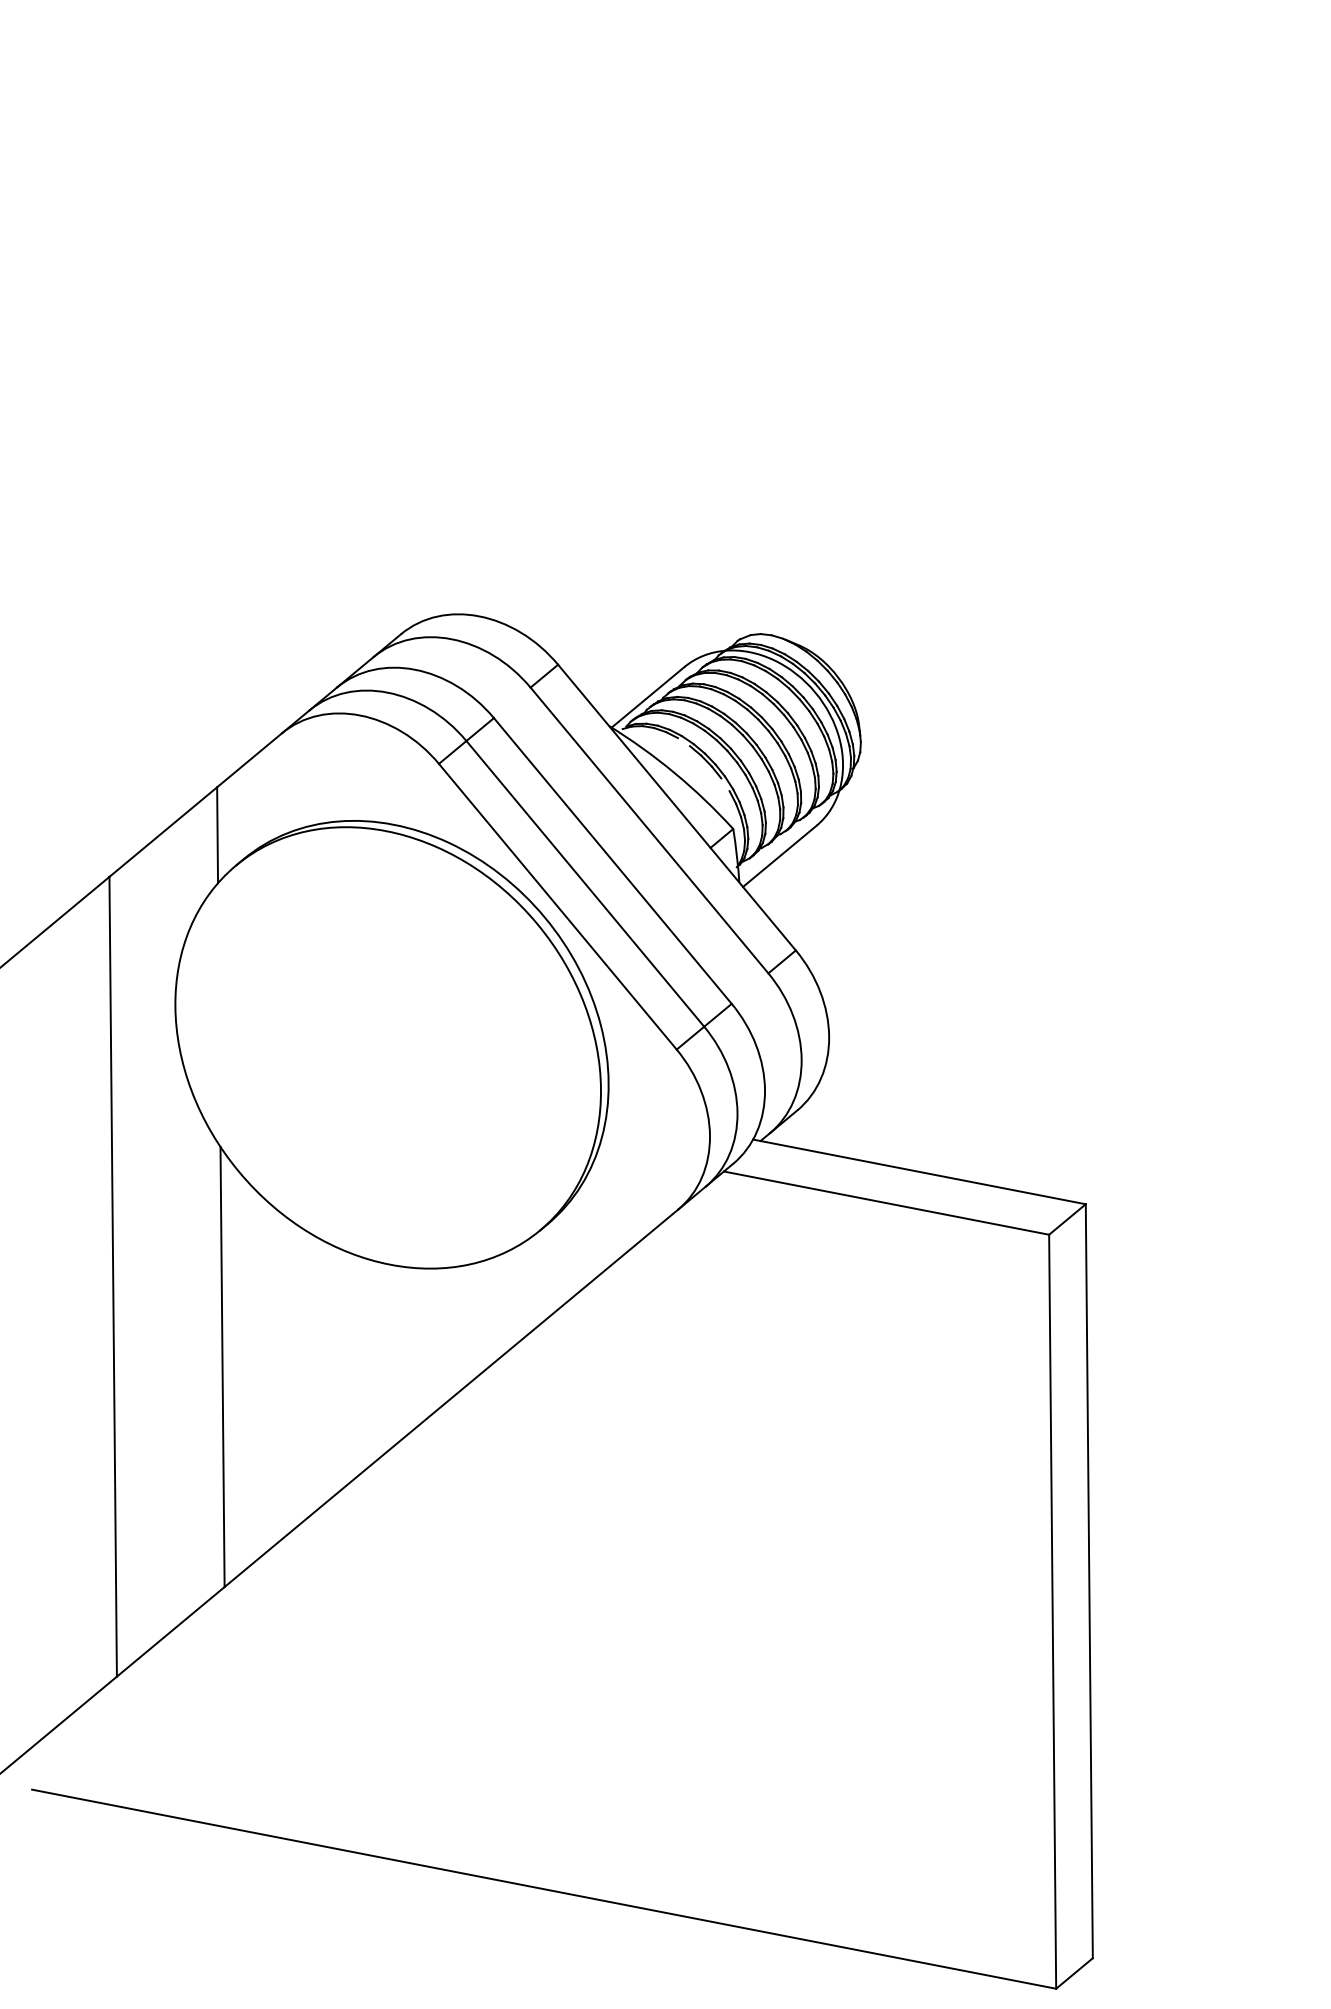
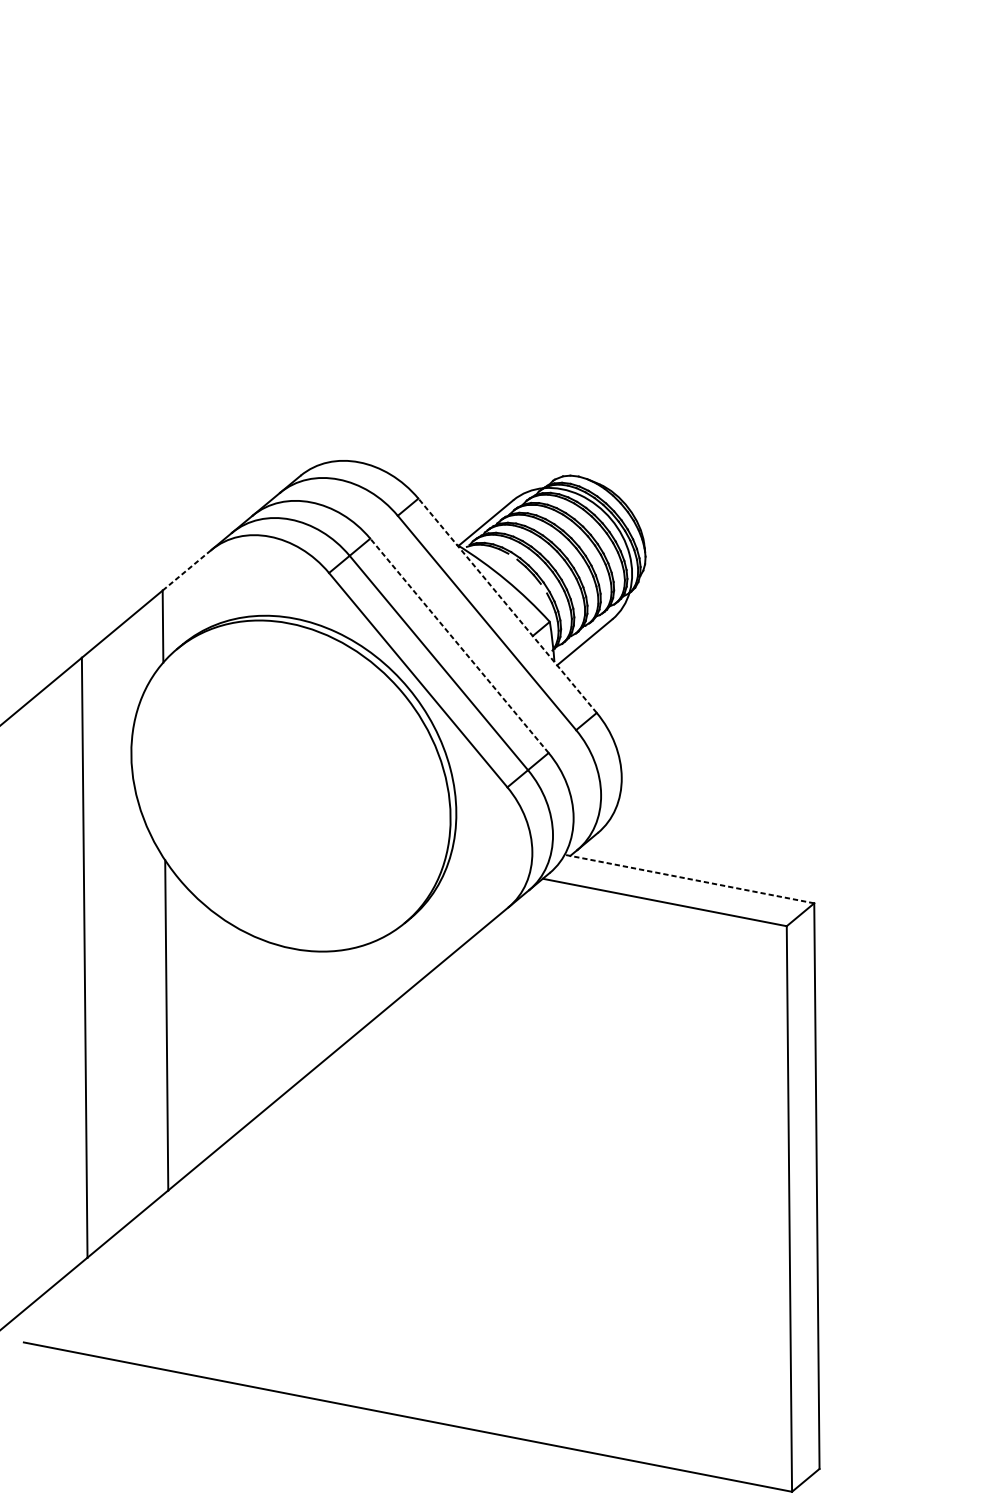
line: (249, 760) -> (186, 570), solid -> dashed
line: (677, 807) -> (508, 605), solid -> dashed
line: (612, 860) -> (459, 645), solid -> dashed
line: (918, 1171) -> (688, 878), solid -> dashed

